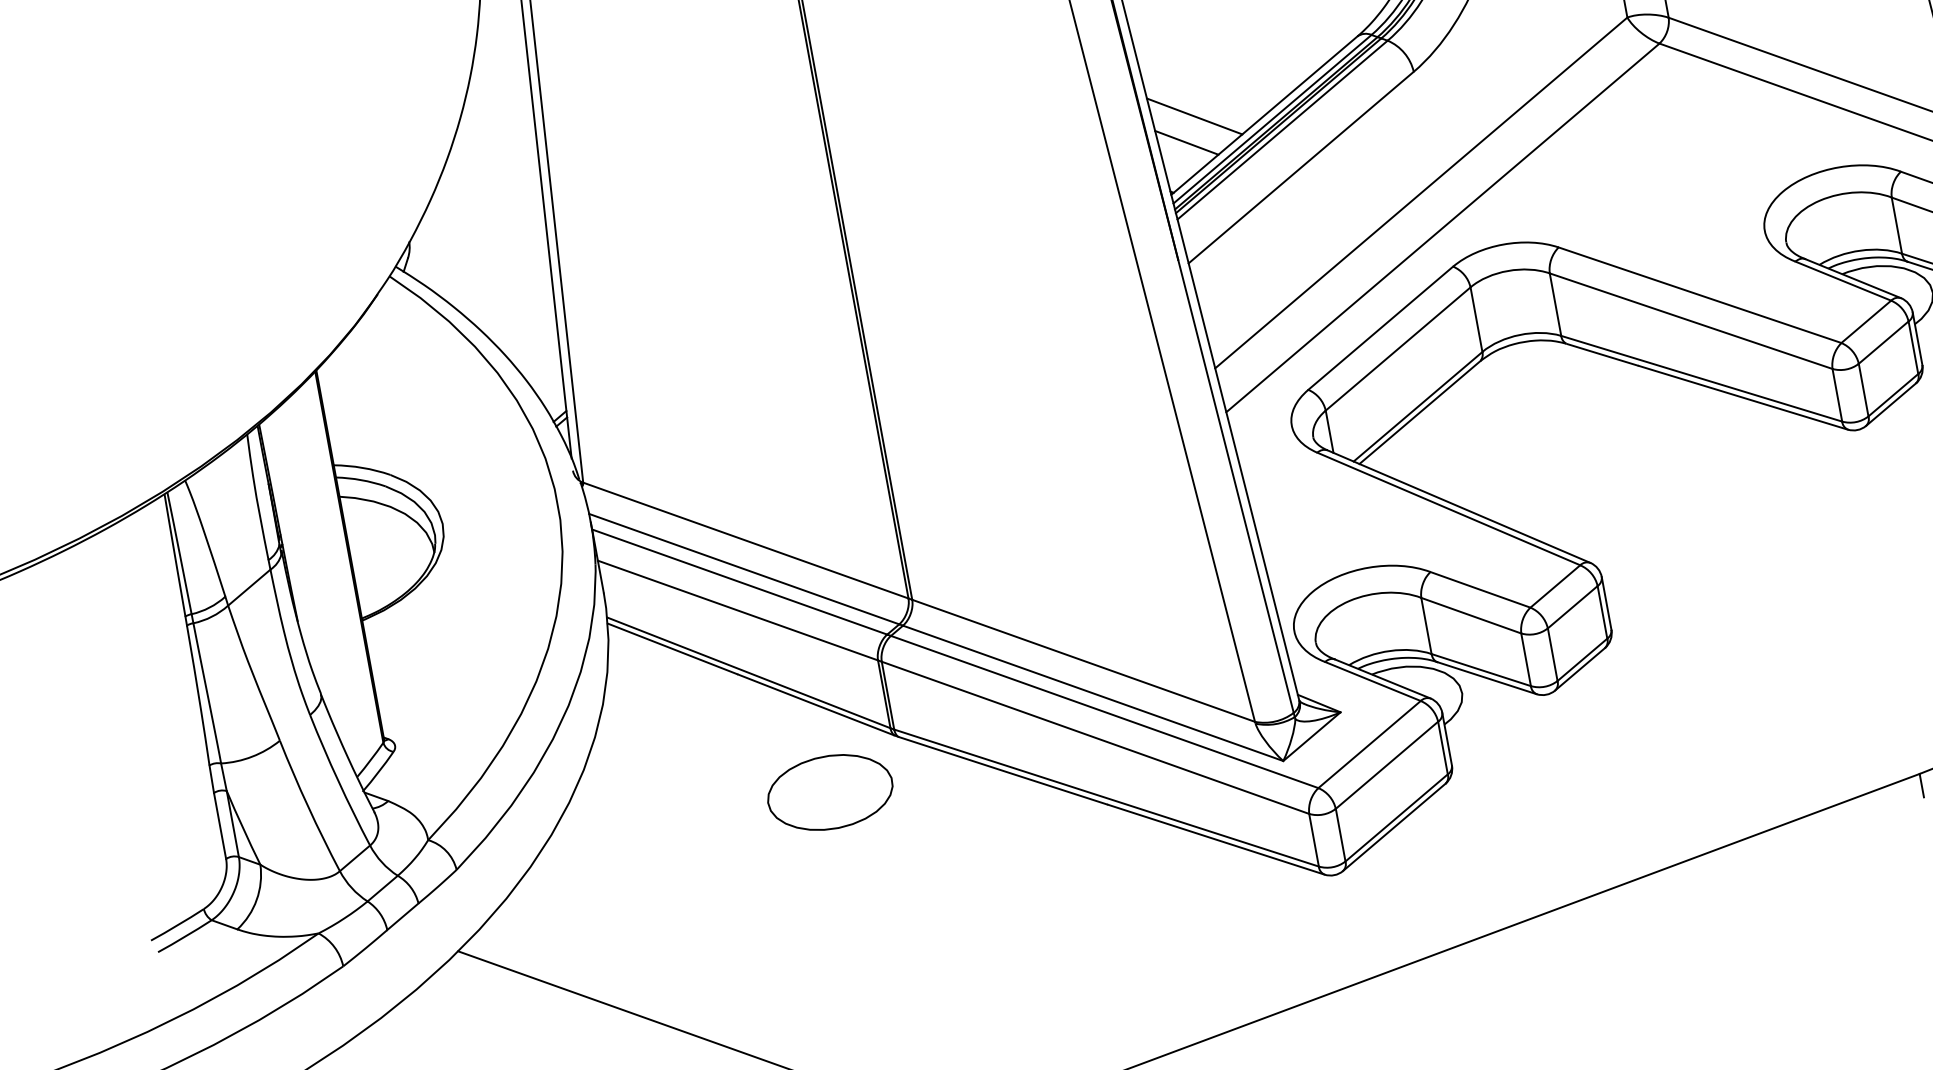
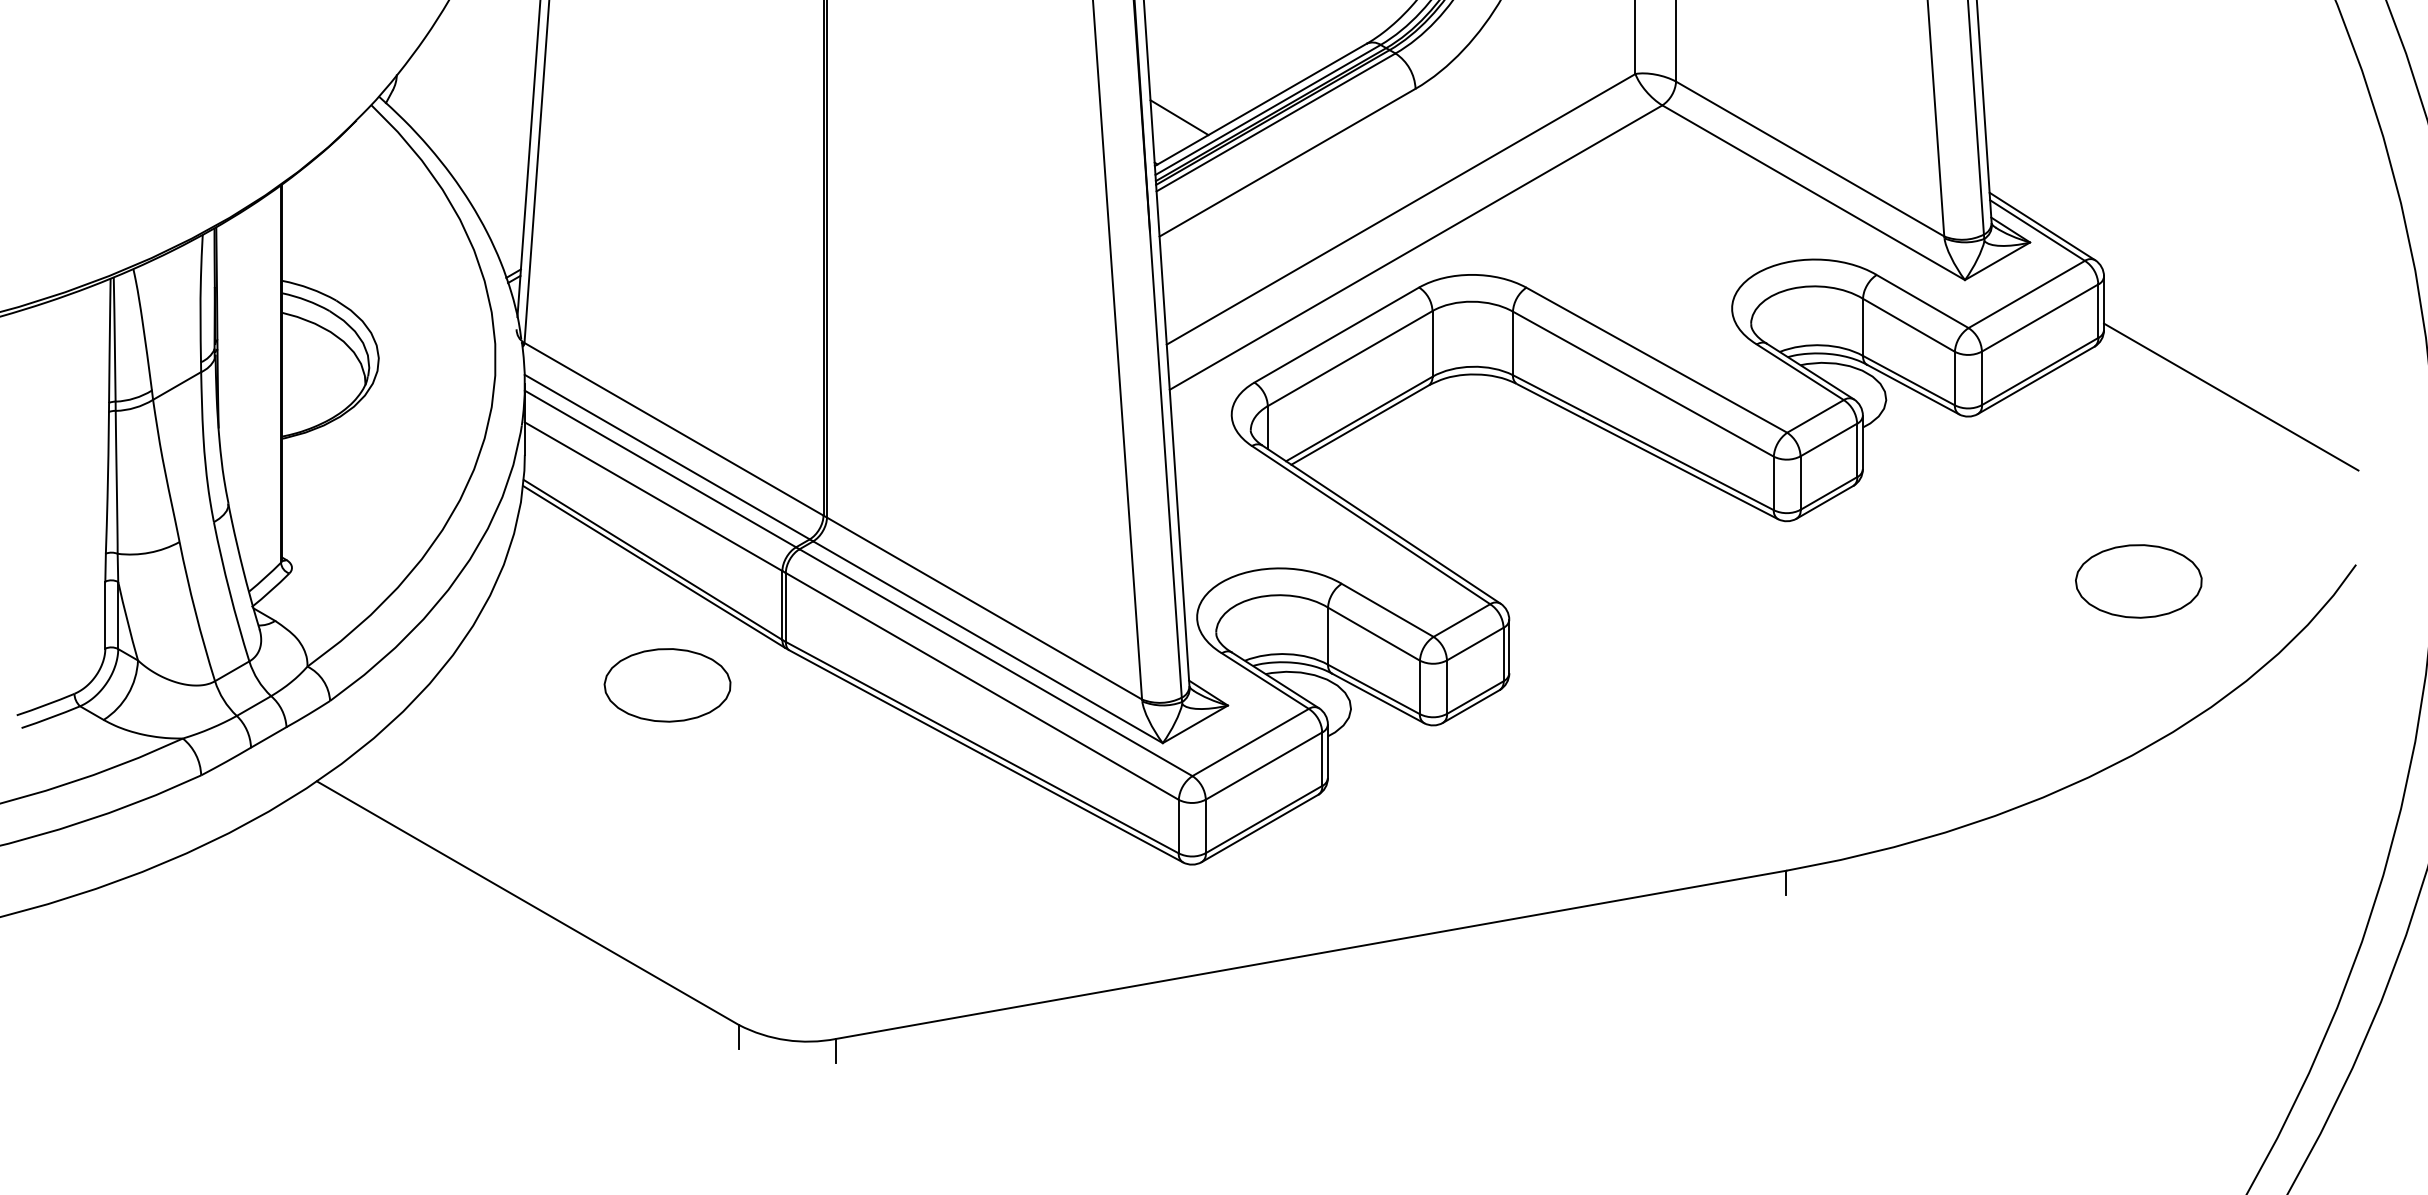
line: (1194, 115) -> (1191, 92), removed
part: (830, 792) -> (667, 685), moved

